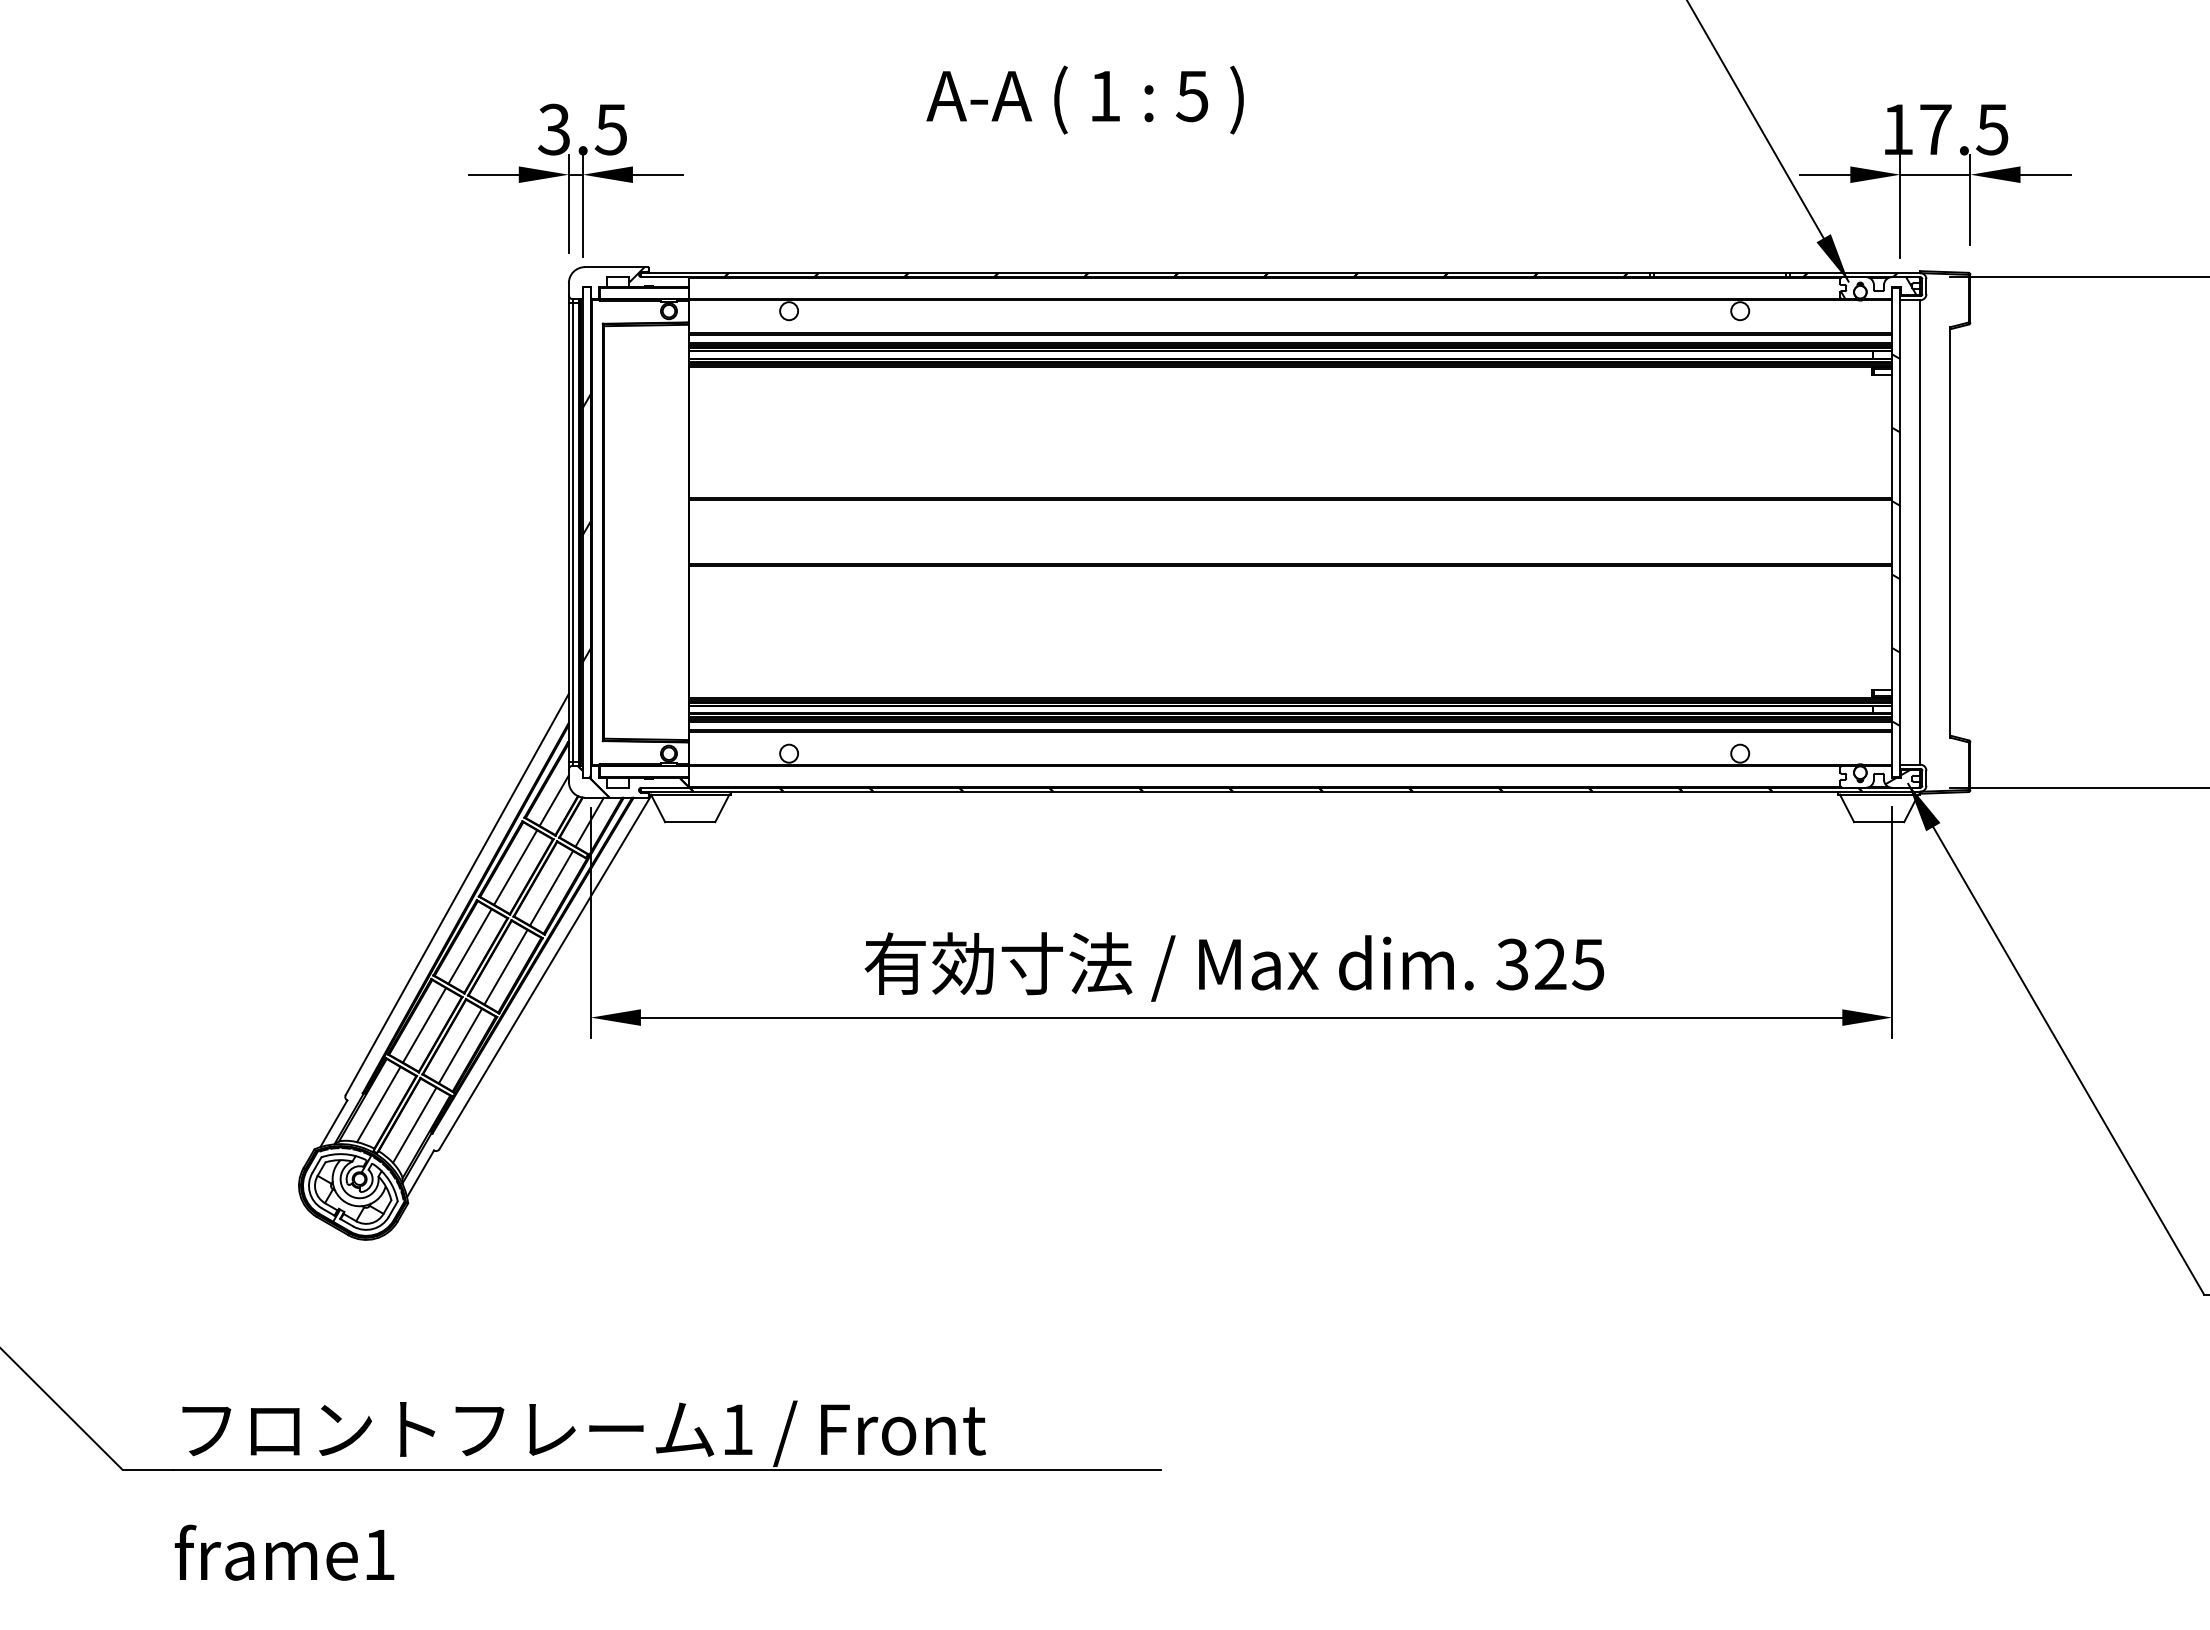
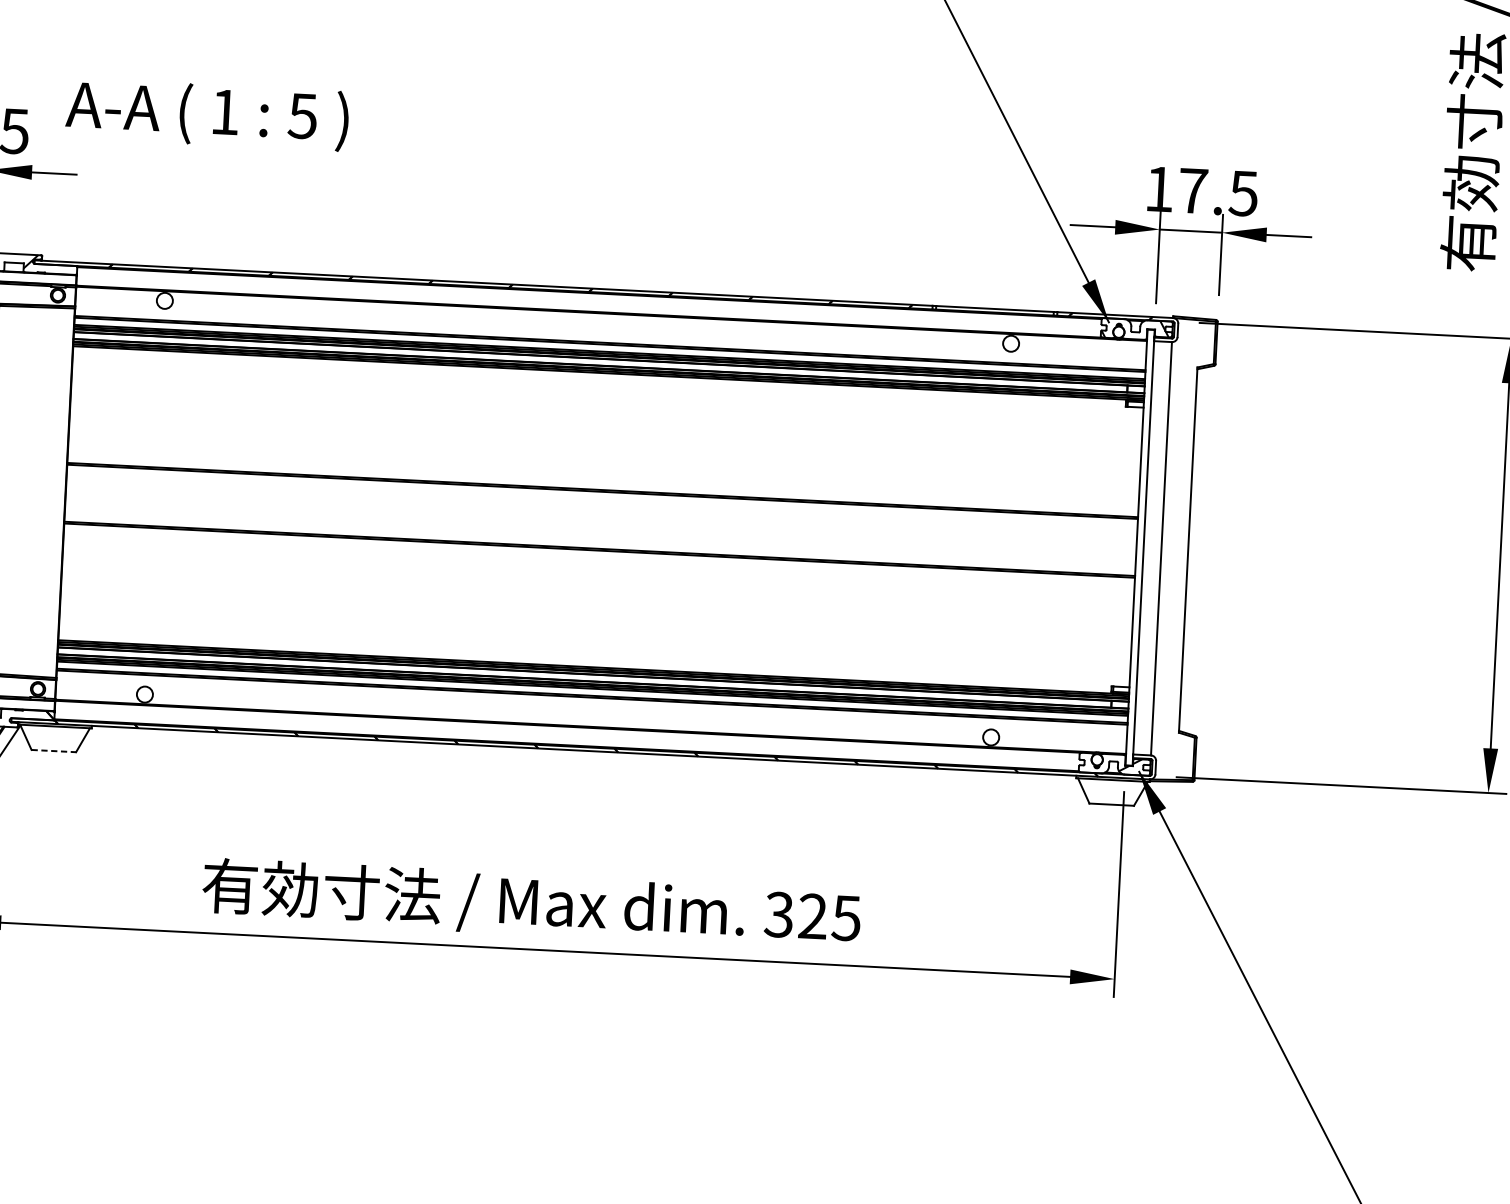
text: (1084, 99) -> (206, 114), moved
hatch: (1896, 540) -> (1139, 554), removed
line: (690, 822) -> (54, 751), solid -> dashed

